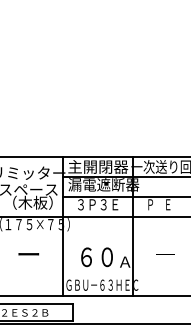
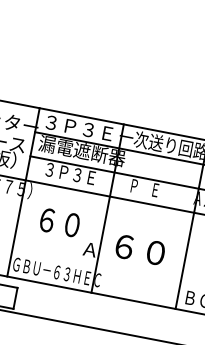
text: (98, 166) -> (80, 127), 主開閉器 -> ３Ｐ３Ｅ
text: (165, 254) -> (140, 249), － -> ６０
text: (96, 257) -> (59, 222), moved

